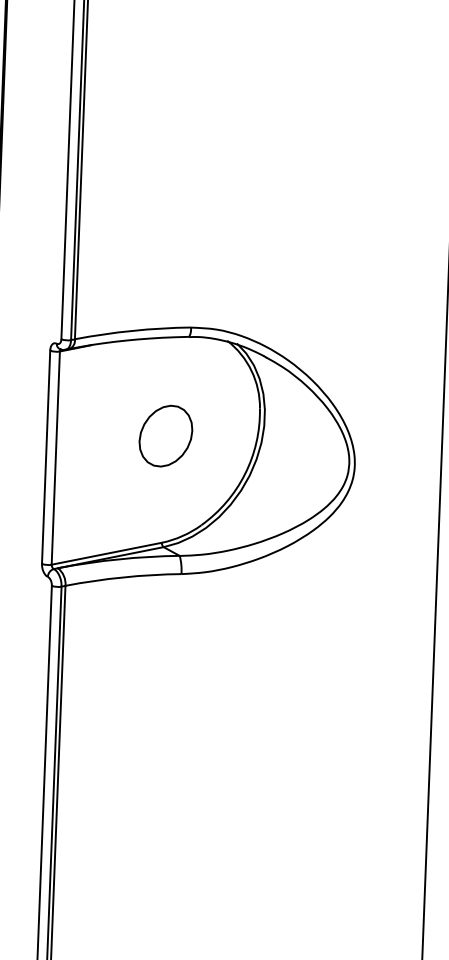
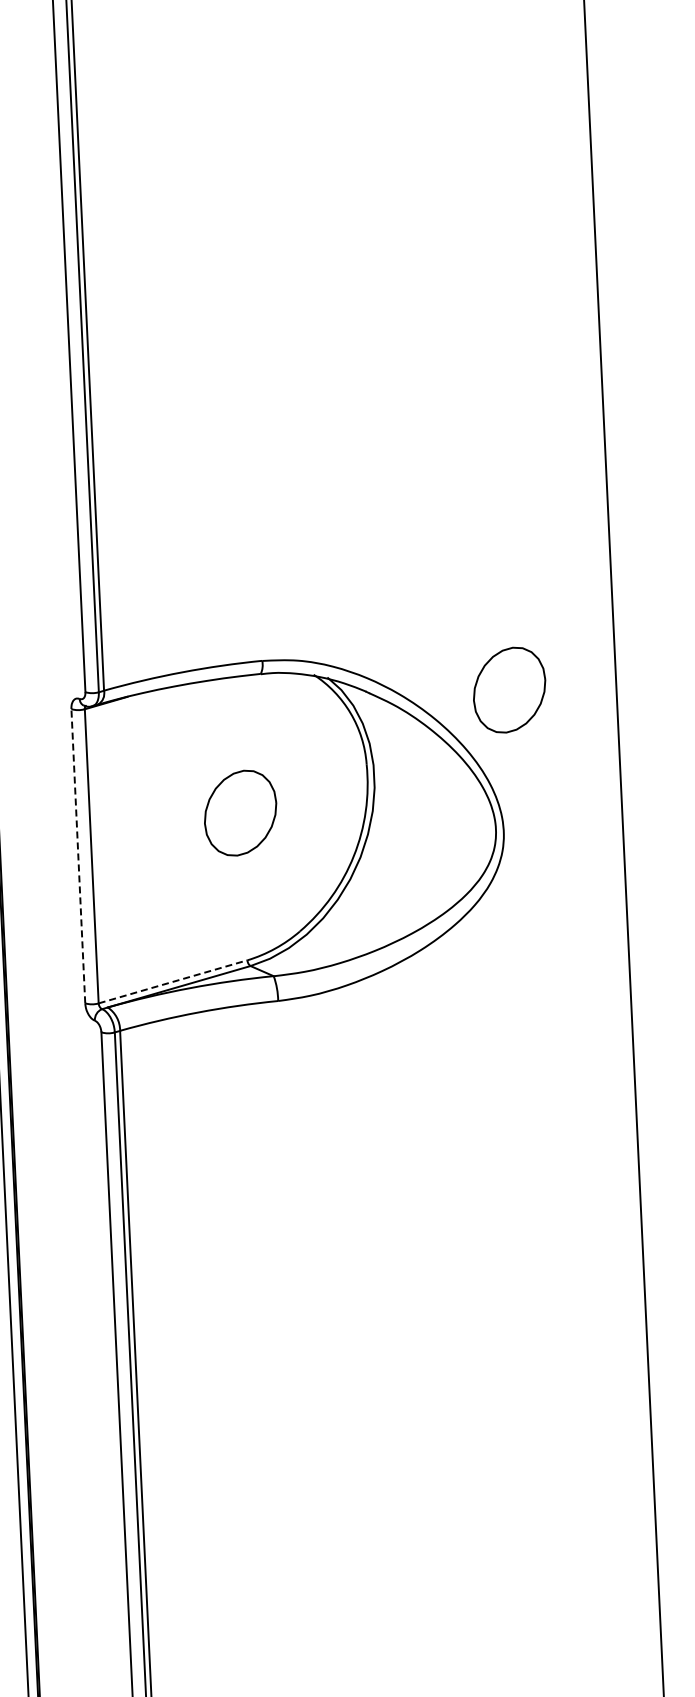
part: (367, 363) -> (509, 689), added
line: (46, 456) -> (78, 855), solid -> dashed
line: (107, 553) -> (173, 981), solid -> dashed

